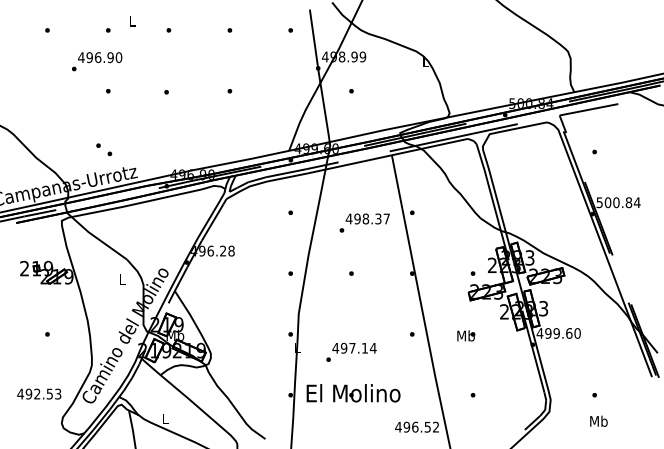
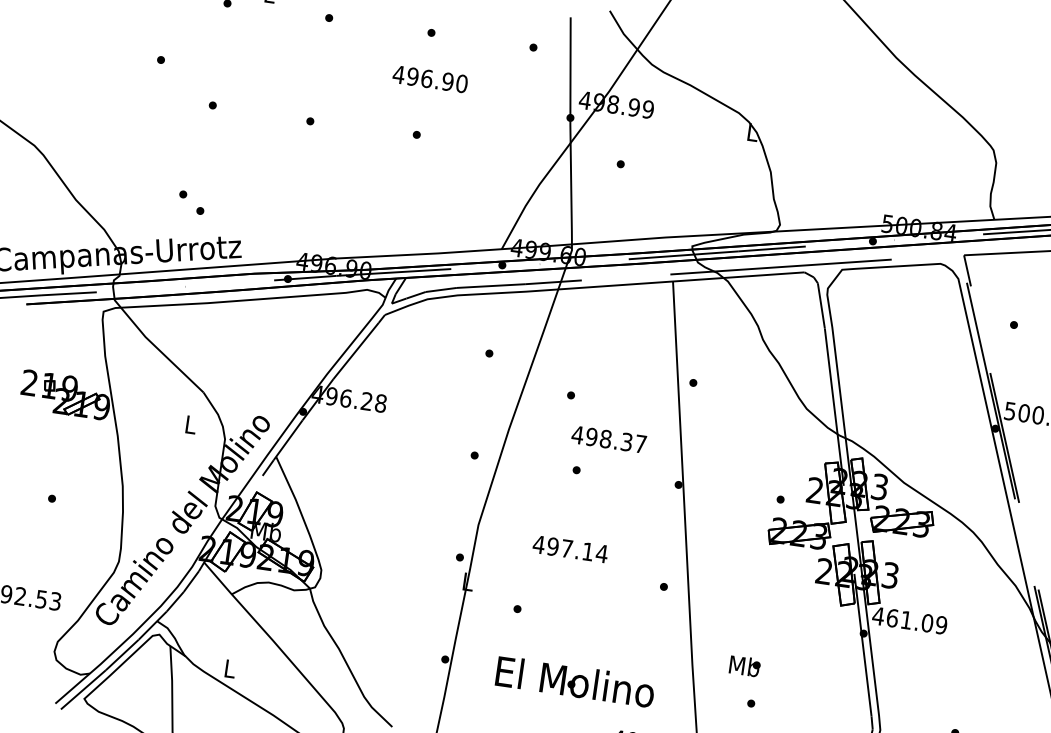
text: (100, 57) -> (430, 79), moved
text: (367, 218) -> (608, 438), moved
text: (562, 333) -> (916, 621), 499.60 -> 461.09
text: (466, 335) -> (745, 665), moved
text: (354, 347) -> (570, 547), moved
text: (353, 393) -> (575, 682), moved

